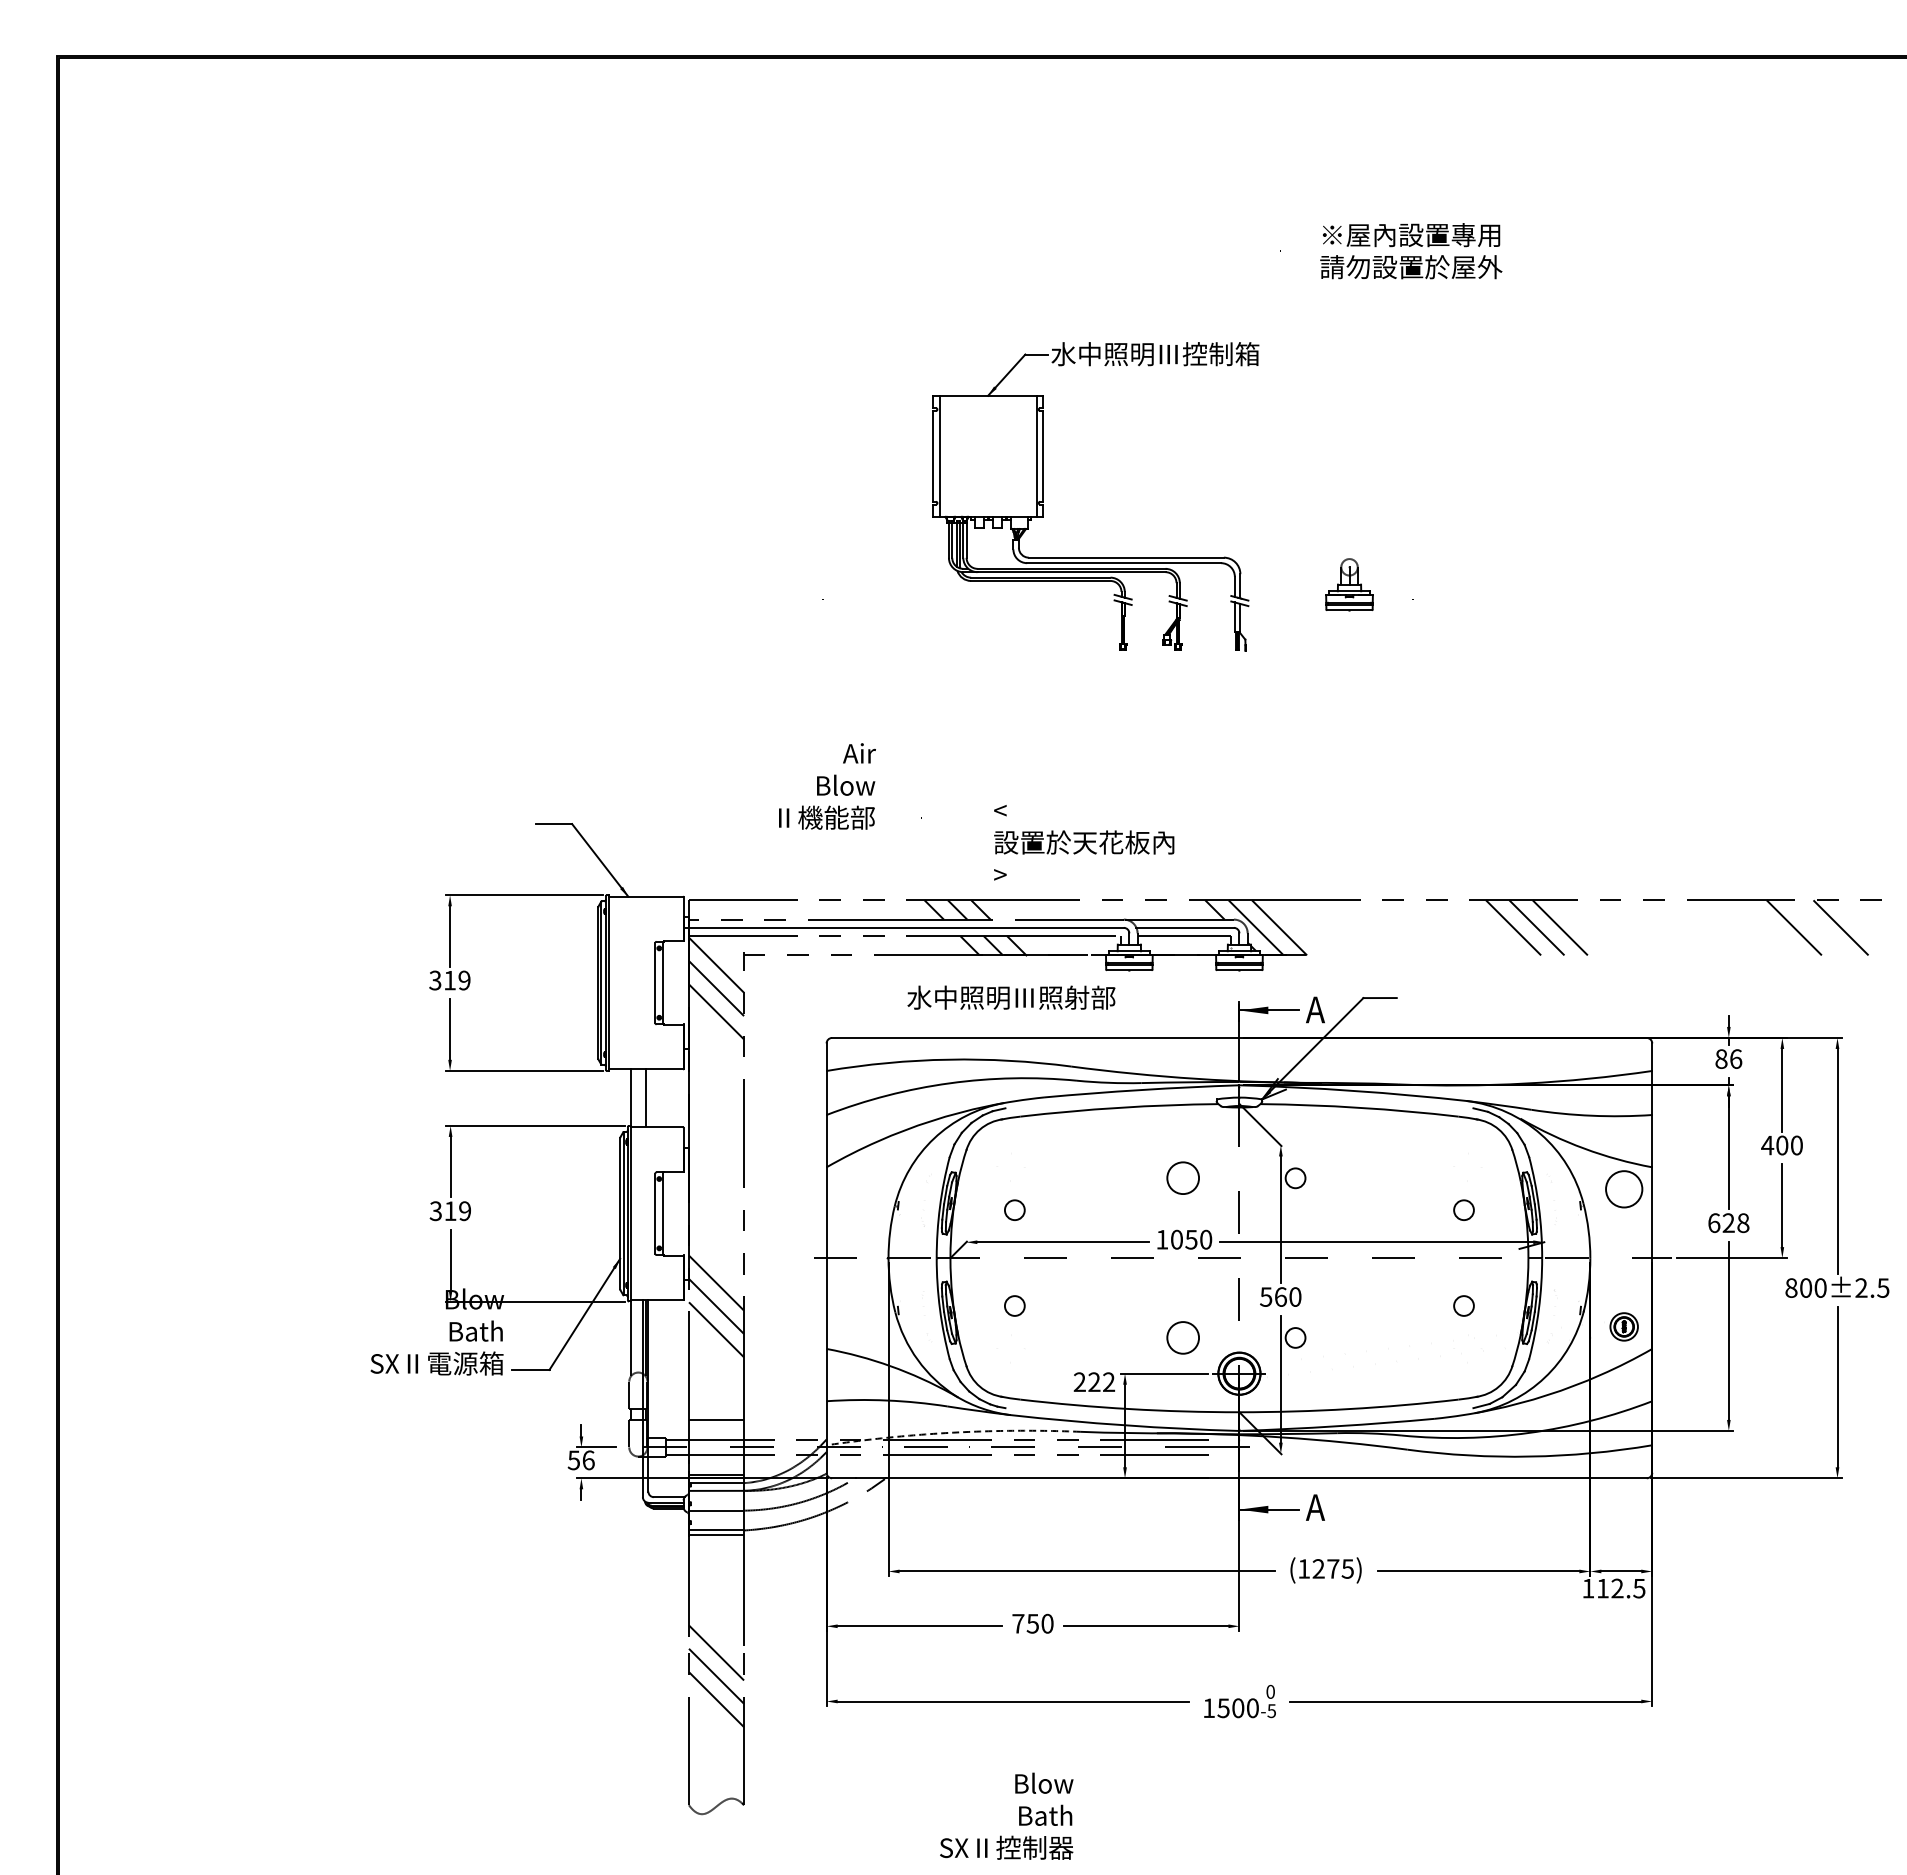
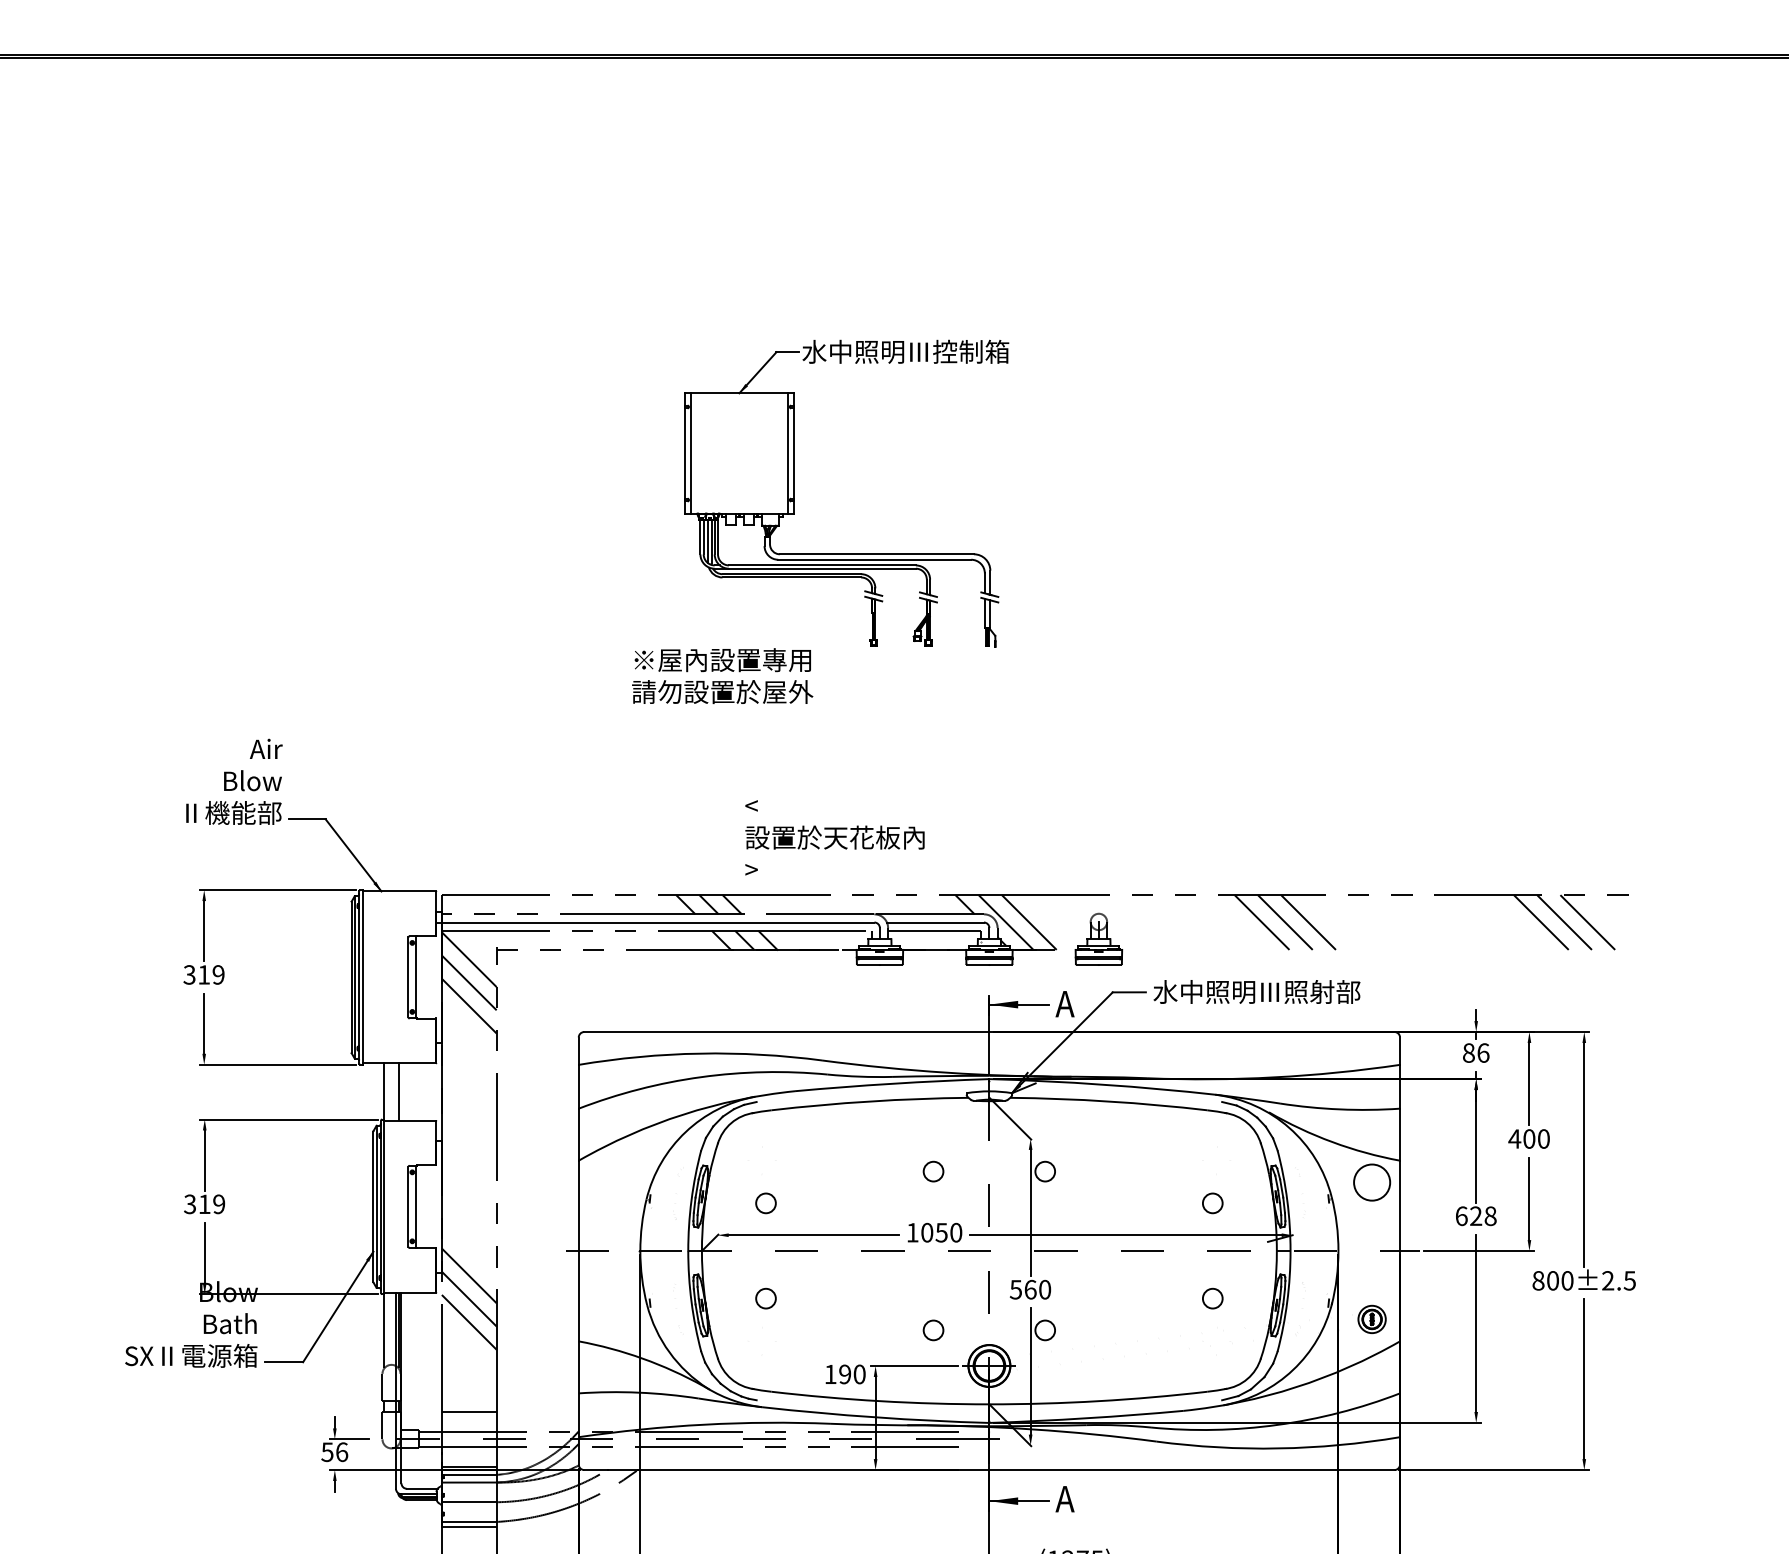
text: (1411, 251) -> (722, 676), moved
part: (1349, 584) -> (1098, 939), moved
text: (827, 786) -> (234, 781), moved
line: (1817, 927) -> (1564, 922), added
text: (1011, 997) -> (1257, 991), moved
circle: (1183, 1178) -> (933, 1171), size x0.62
circle: (1183, 1337) -> (933, 1329), size x0.62
text: (1094, 1382) -> (845, 1374), 222 -> 190
arc: (953, 1432) -> (704, 1424), dashed -> solid

